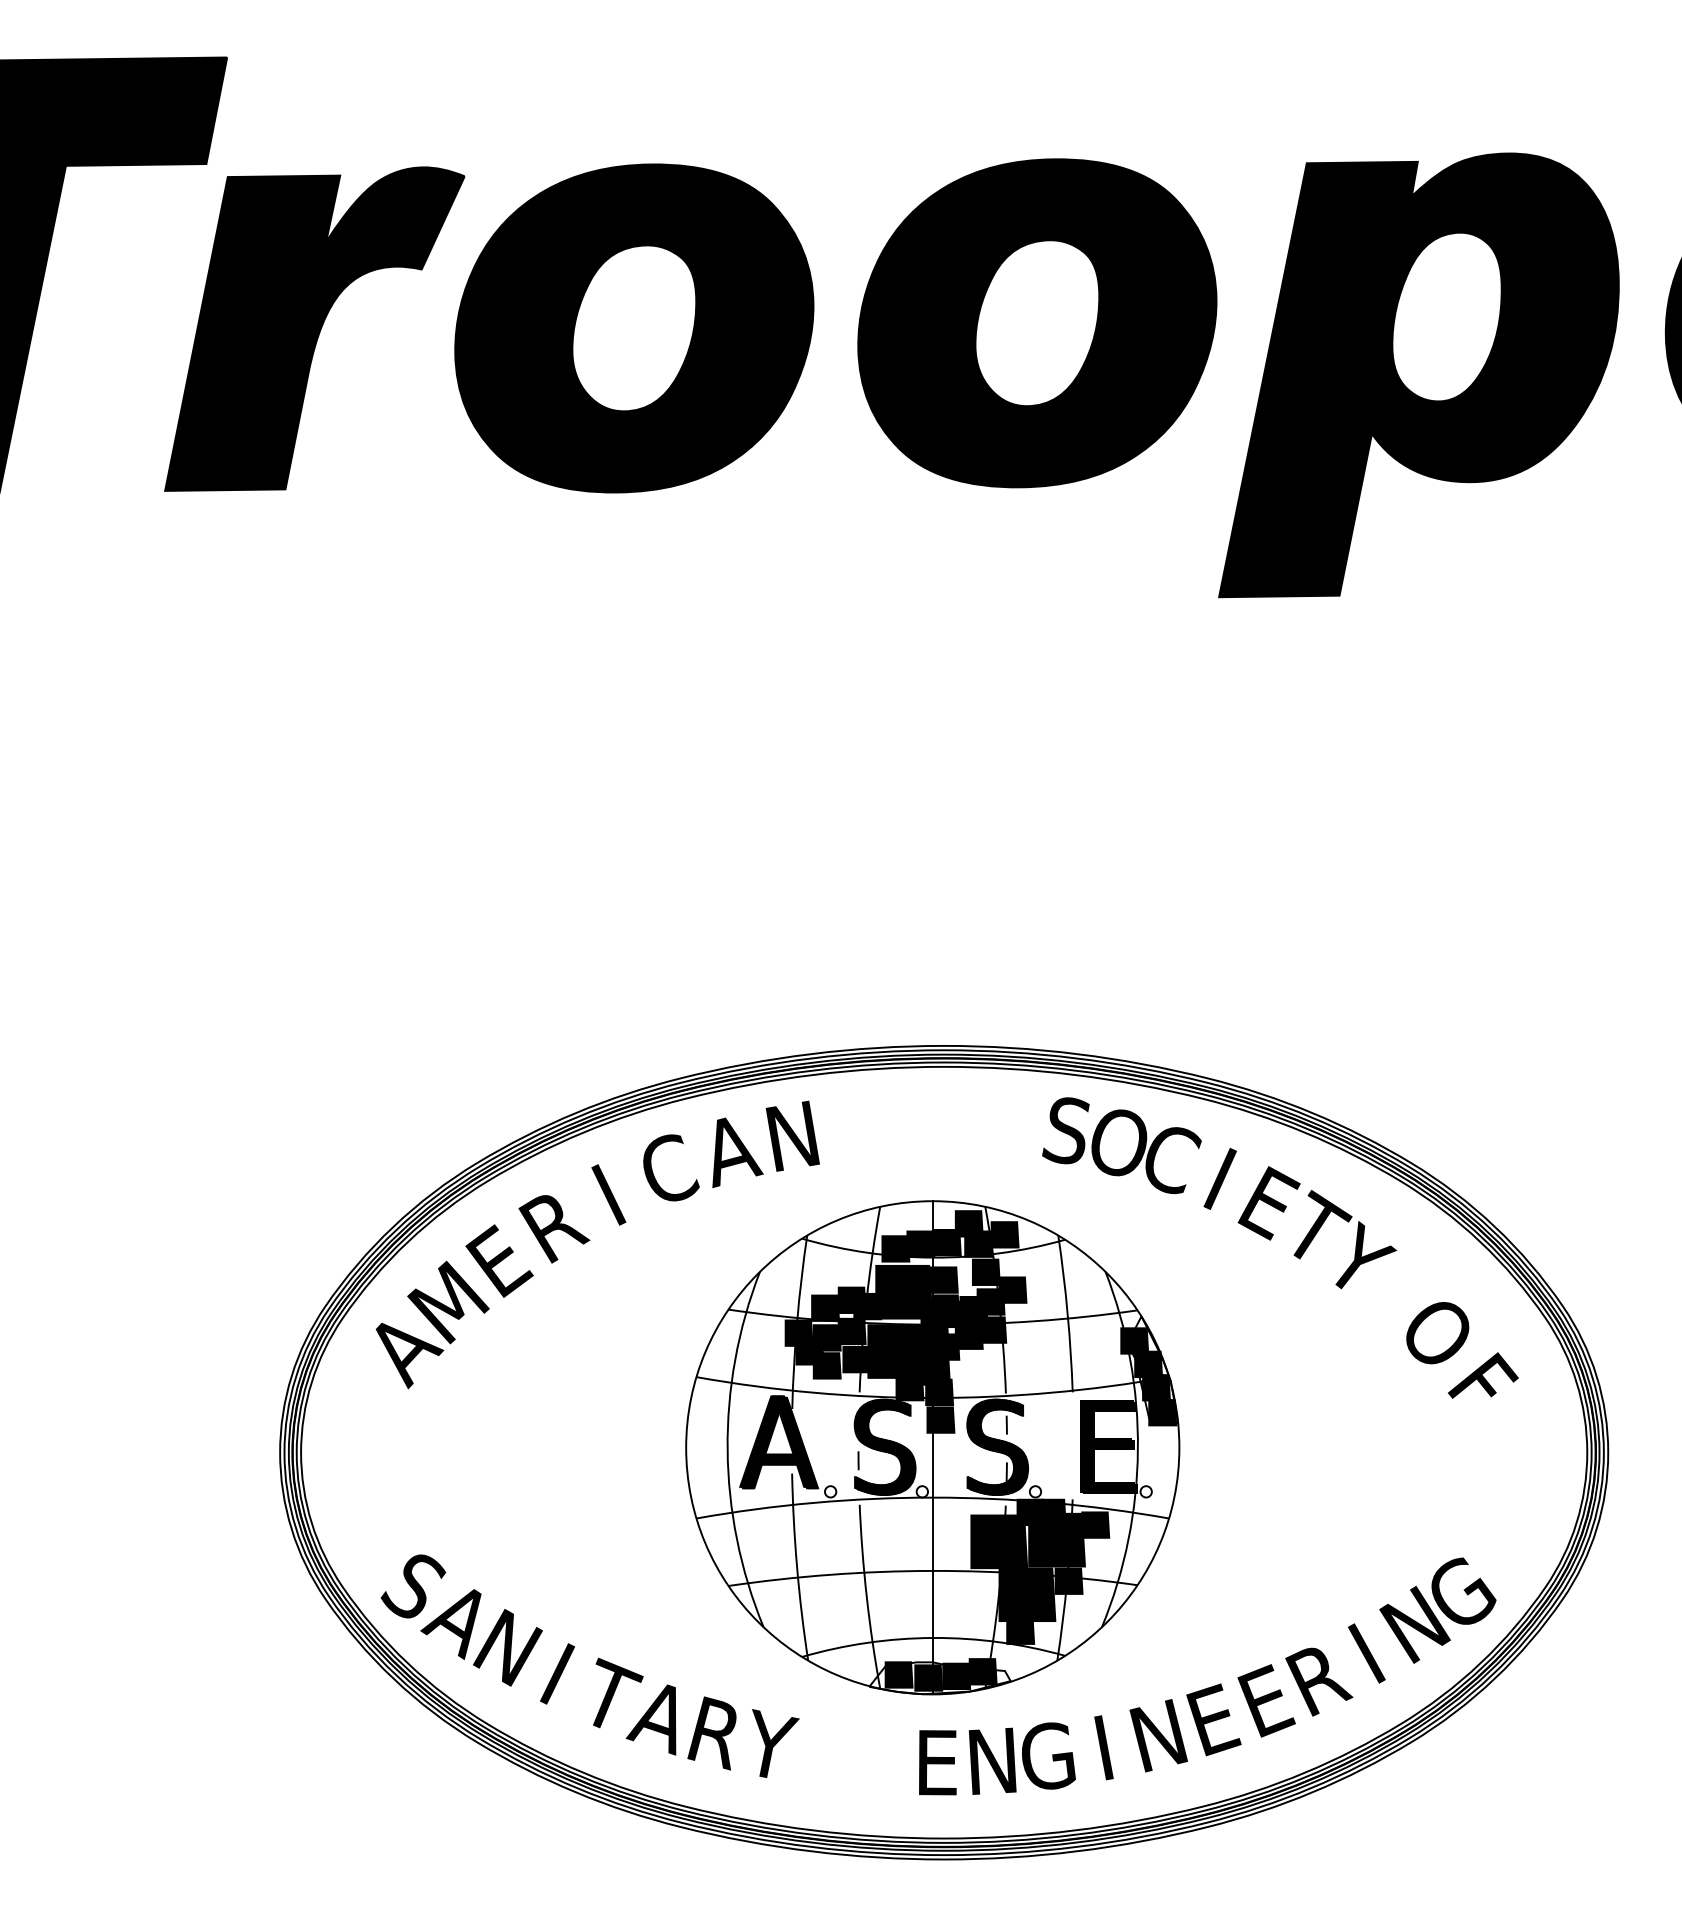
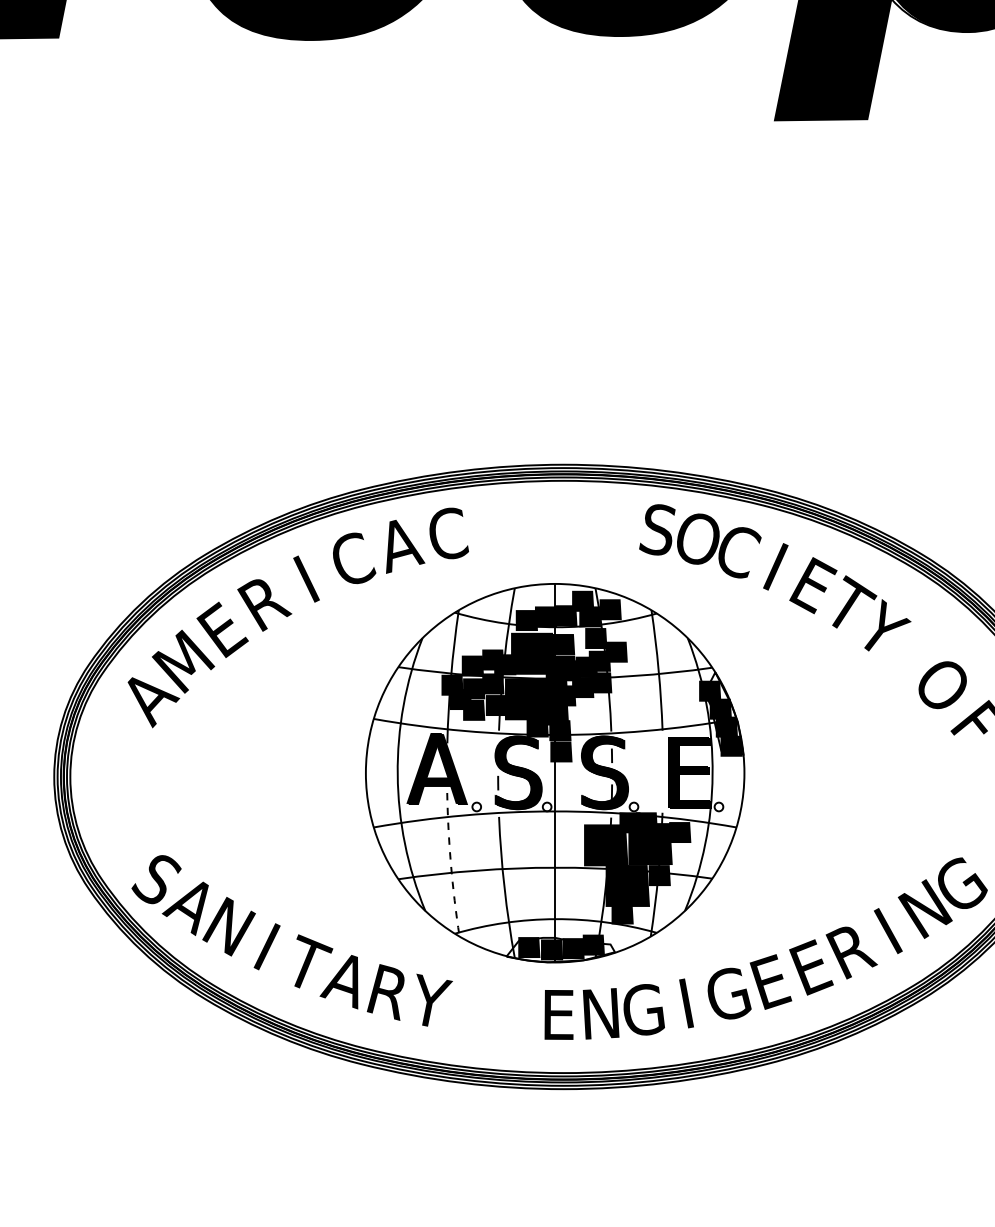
text: (792, 1135) -> (447, 533), N -> C
arc: (797, 1567) -> (451, 865), solid -> dashed
text: (1158, 1735) -> (728, 994), N -> G

